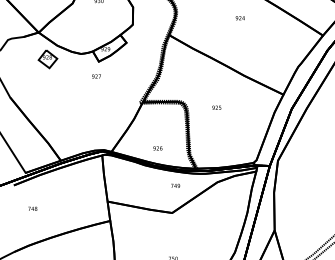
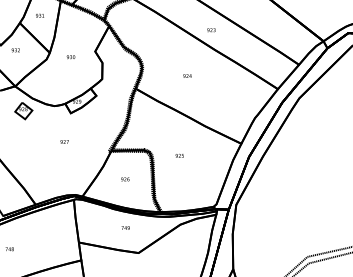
text: (240, 17) -> (187, 75), moved
text: (96, 76) -> (64, 141), moved
text: (158, 148) -> (125, 179), moved
text: (175, 185) -> (125, 227), moved

